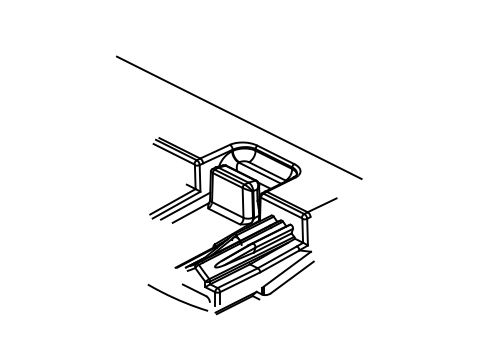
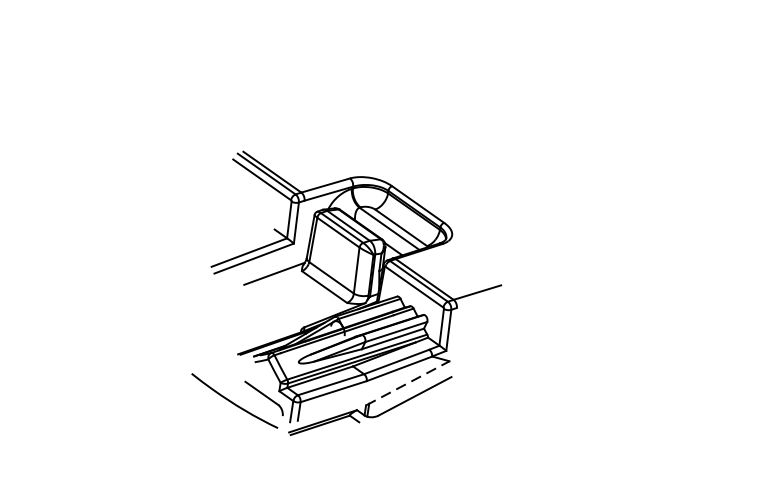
line: (238, 117) -> (369, 138), removed
line: (185, 205) -> (267, 261), removed
line: (286, 269) -> (407, 382), solid -> dashed

